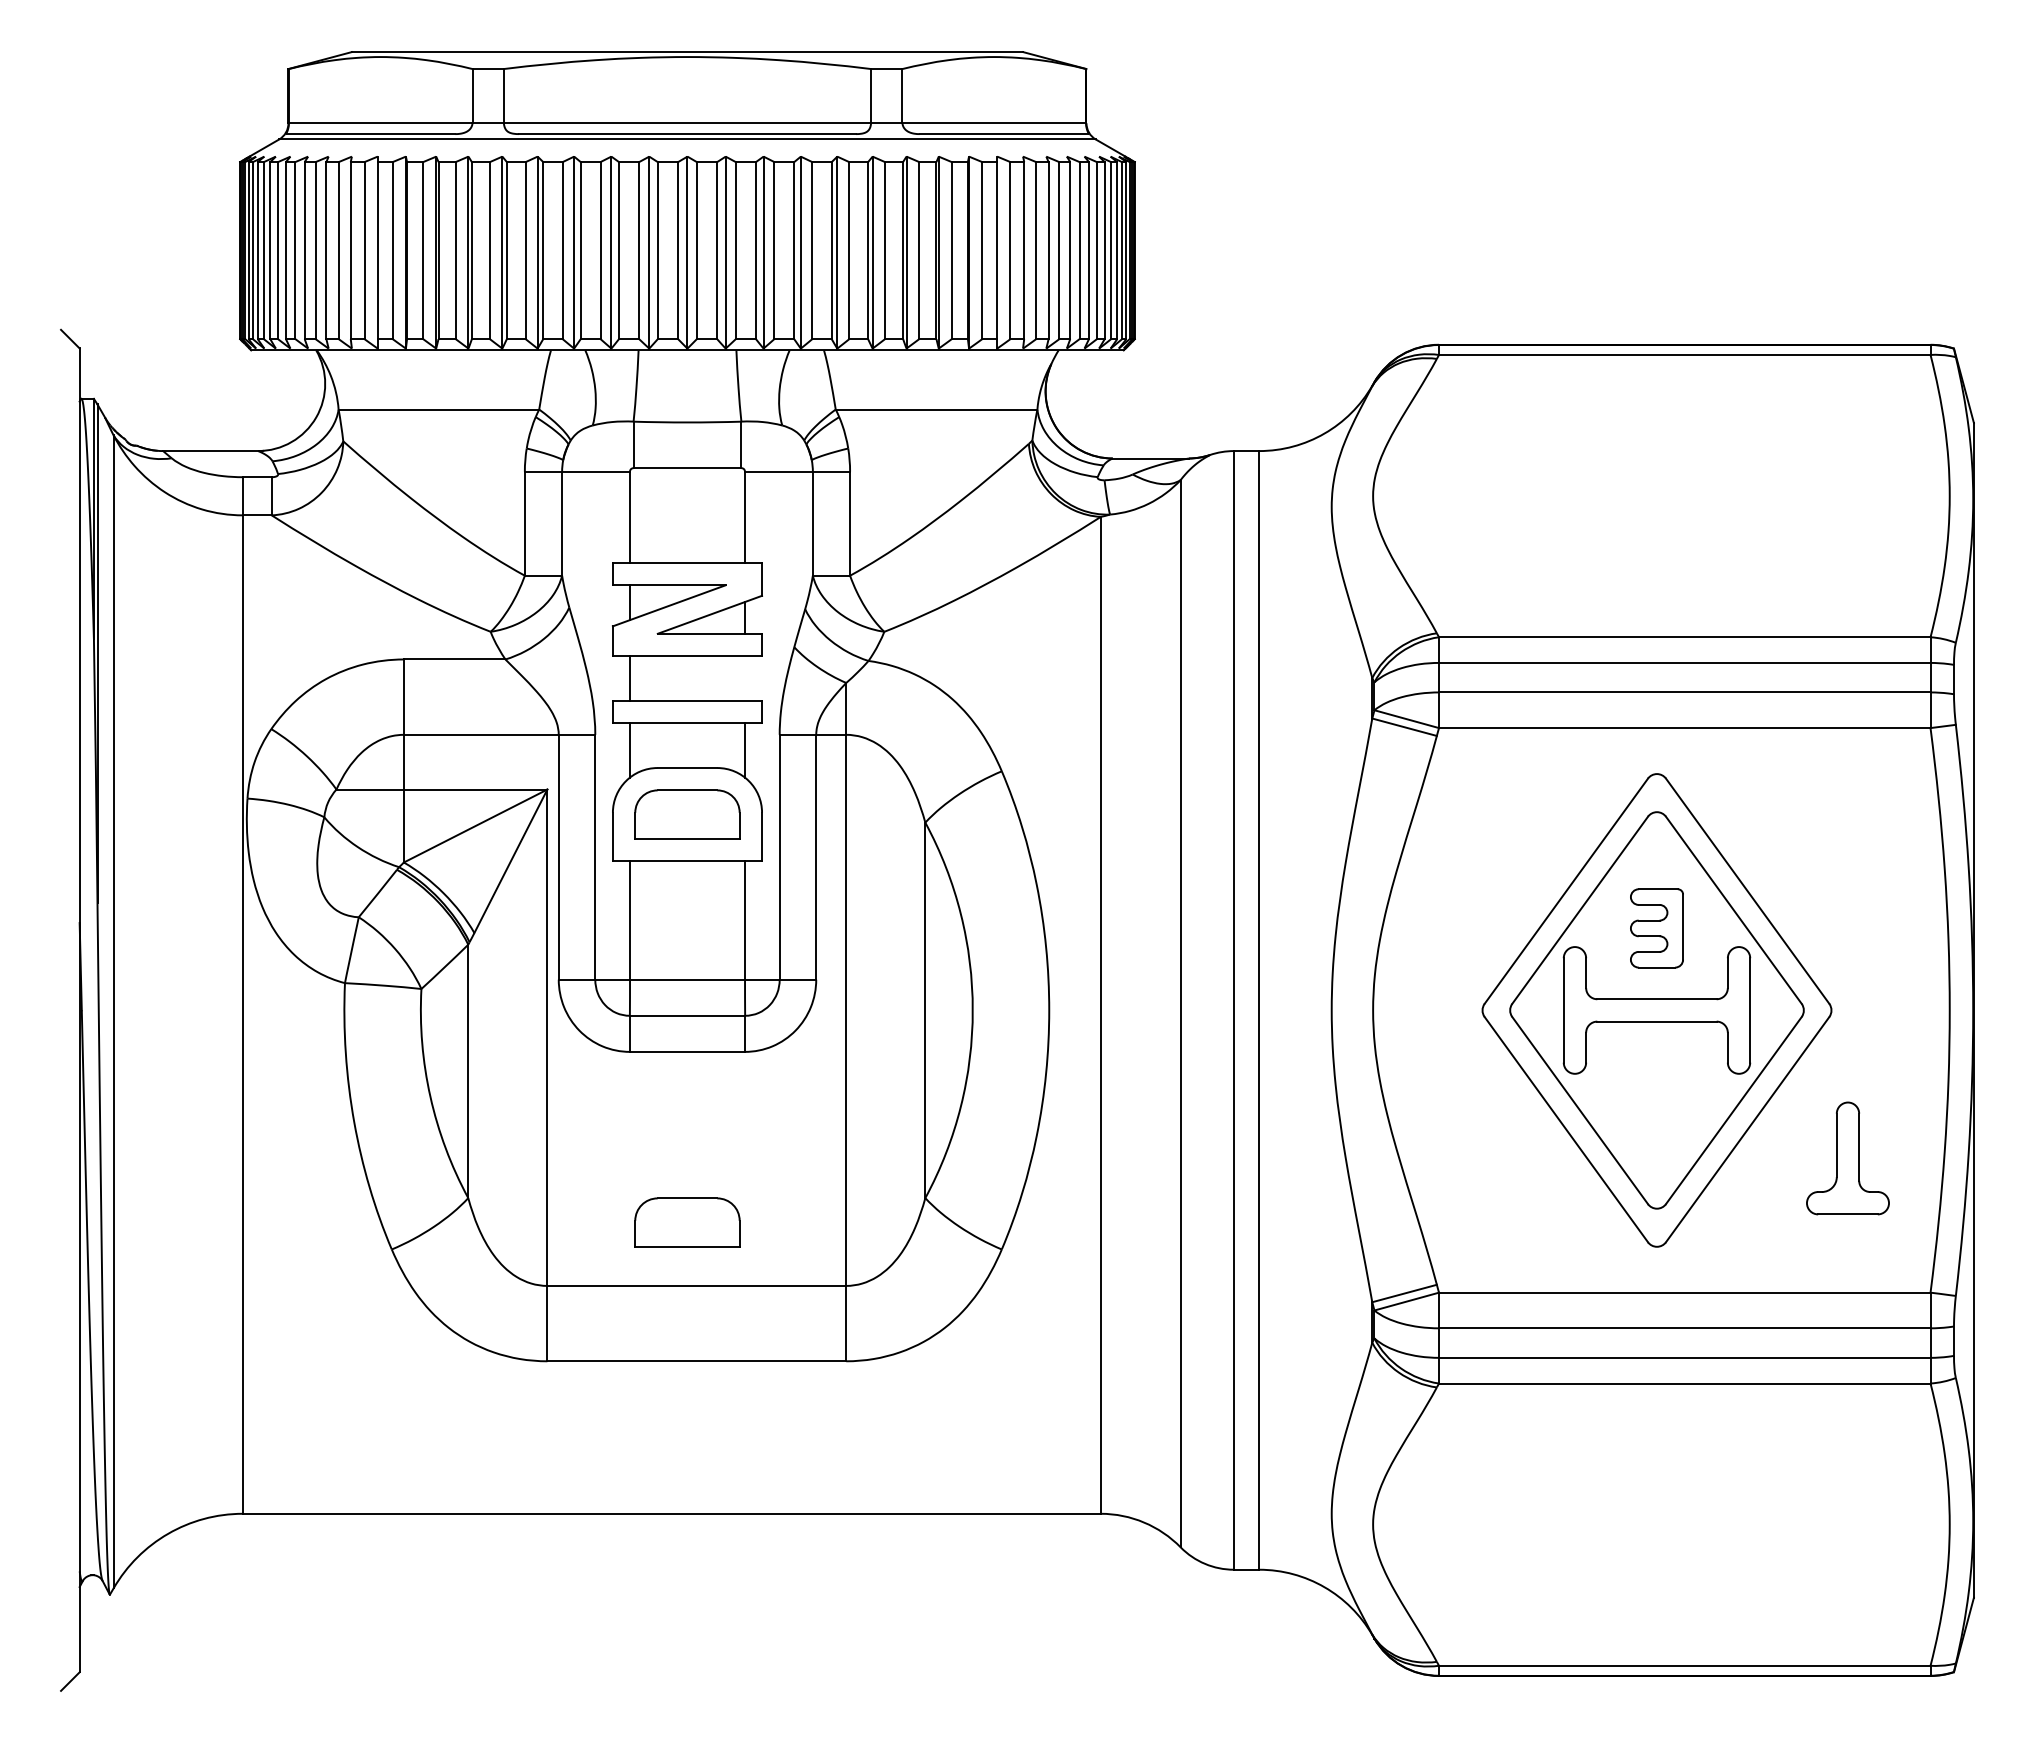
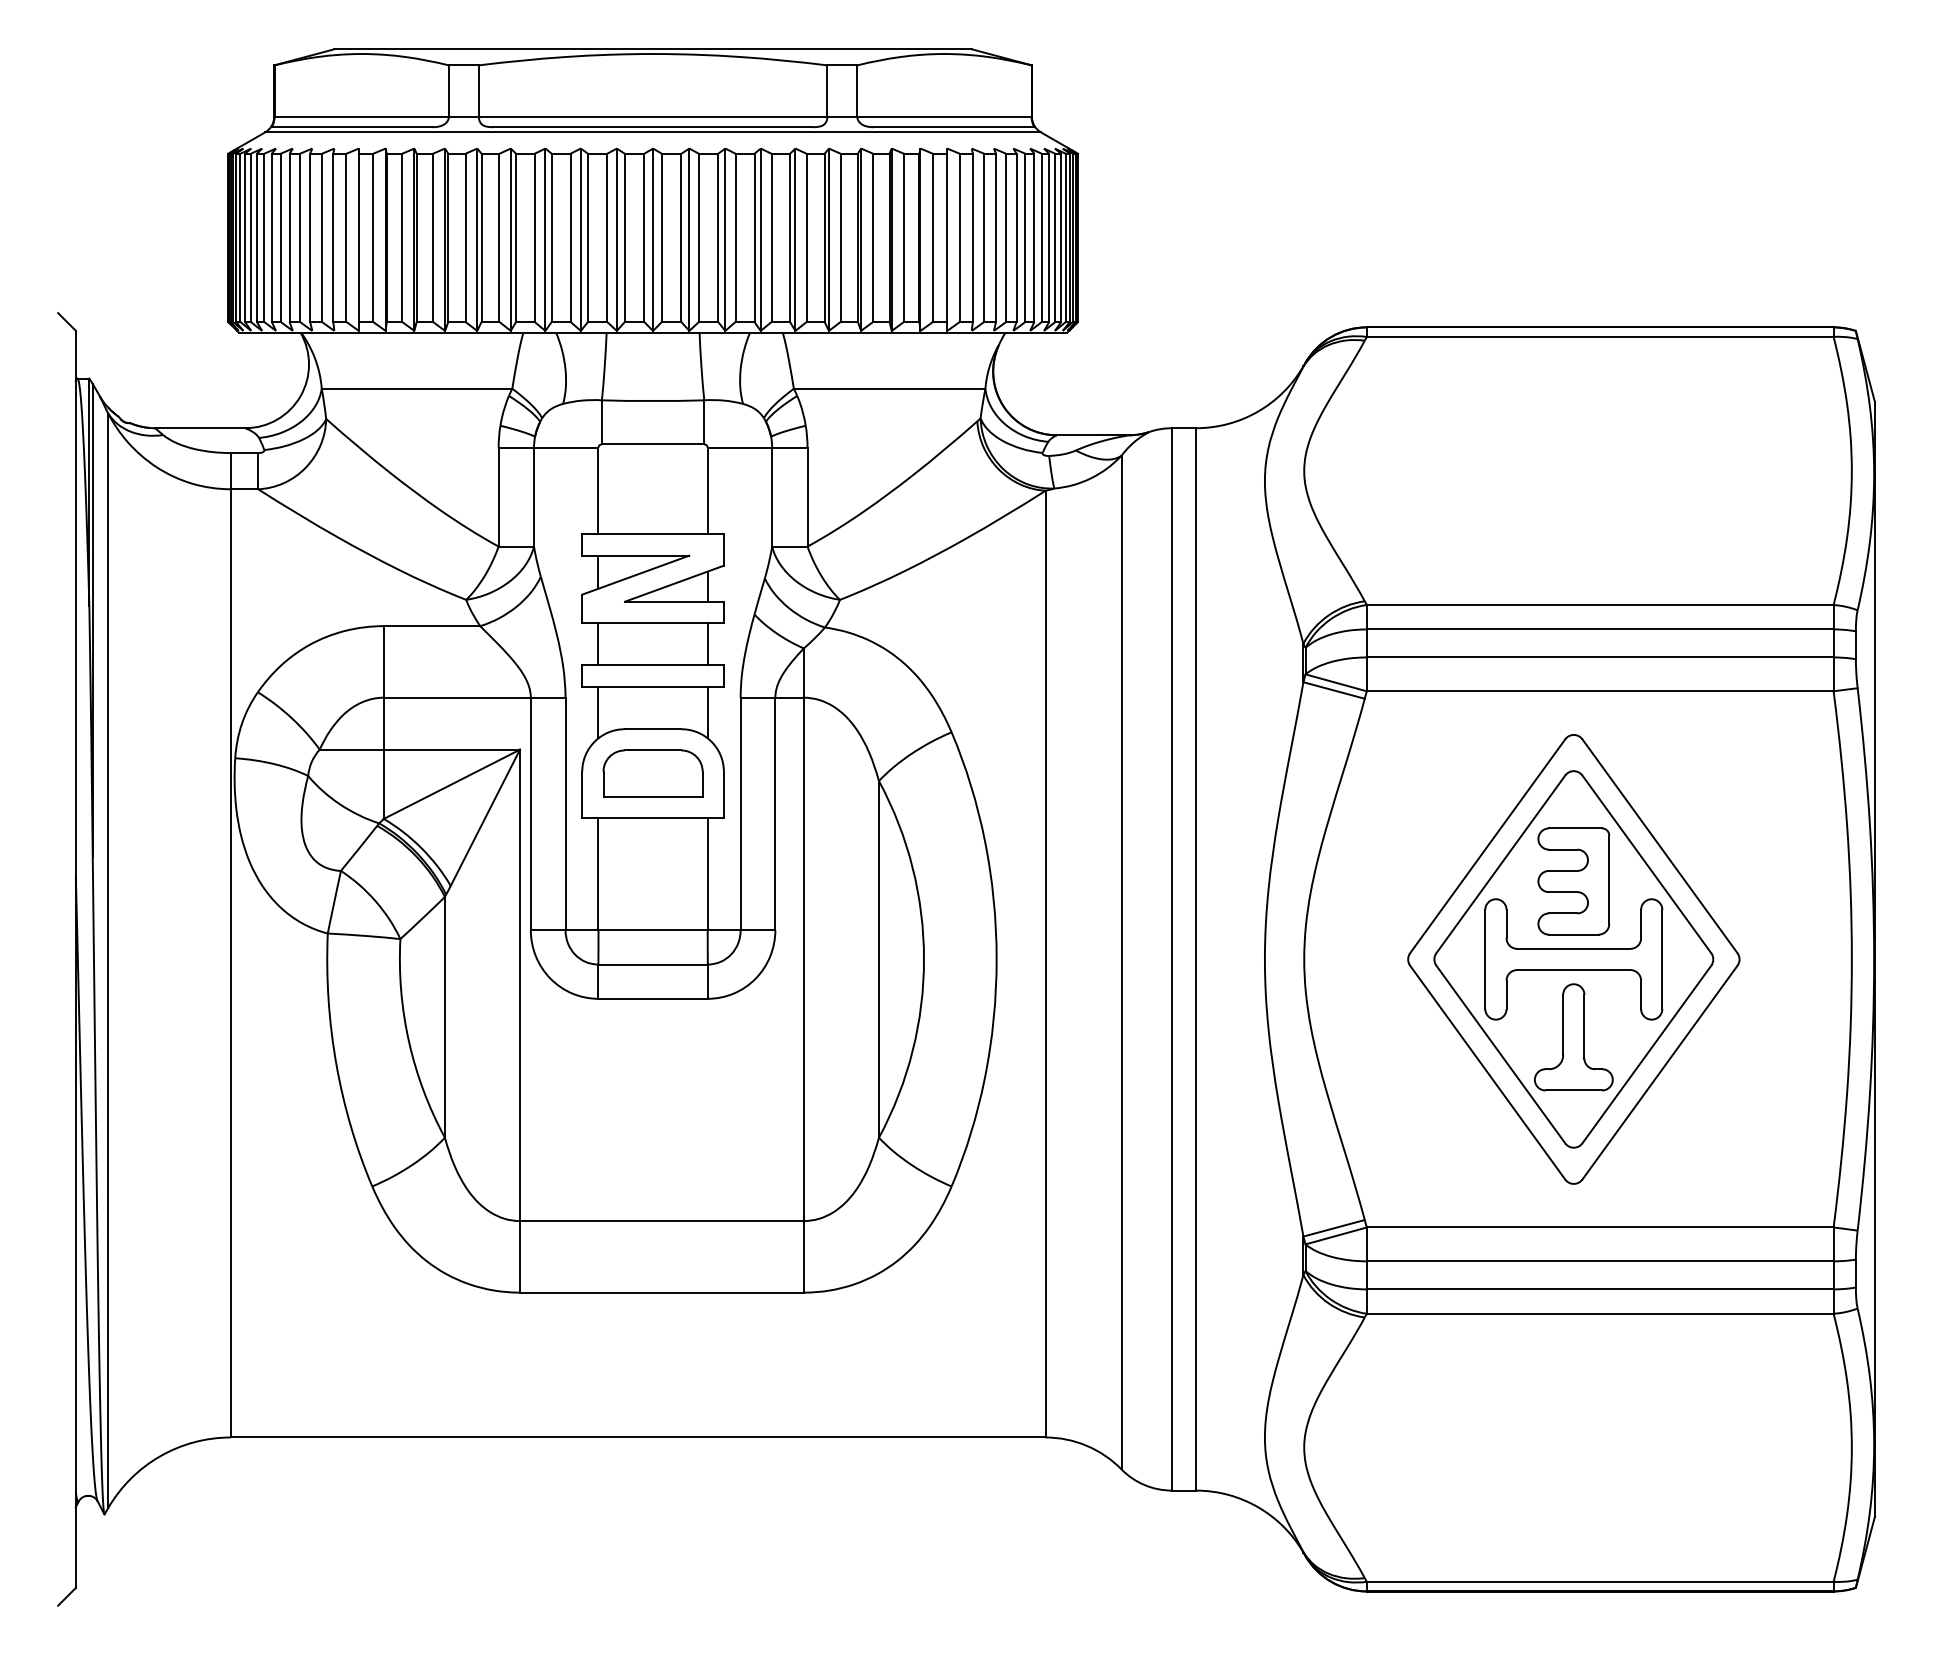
line: (744, 678) -> (707, 644), added
part: (1656, 928) -> (1573, 881), size x1.43
part: (1847, 1158) -> (1573, 1037), moved
part: (687, 1222) -> (653, 1160), removed

